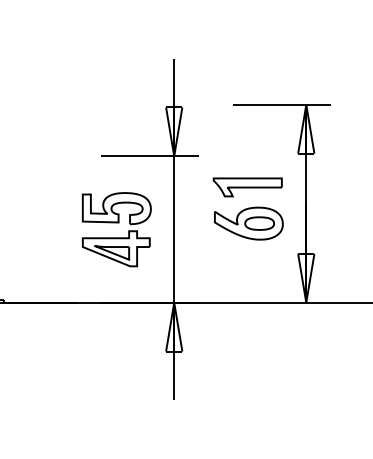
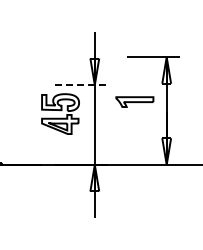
line: (149, 156) -> (81, 85), solid -> dashed
part: (248, 223) -> (135, 121), removed
part: (116, 228) -> (60, 113), moved

